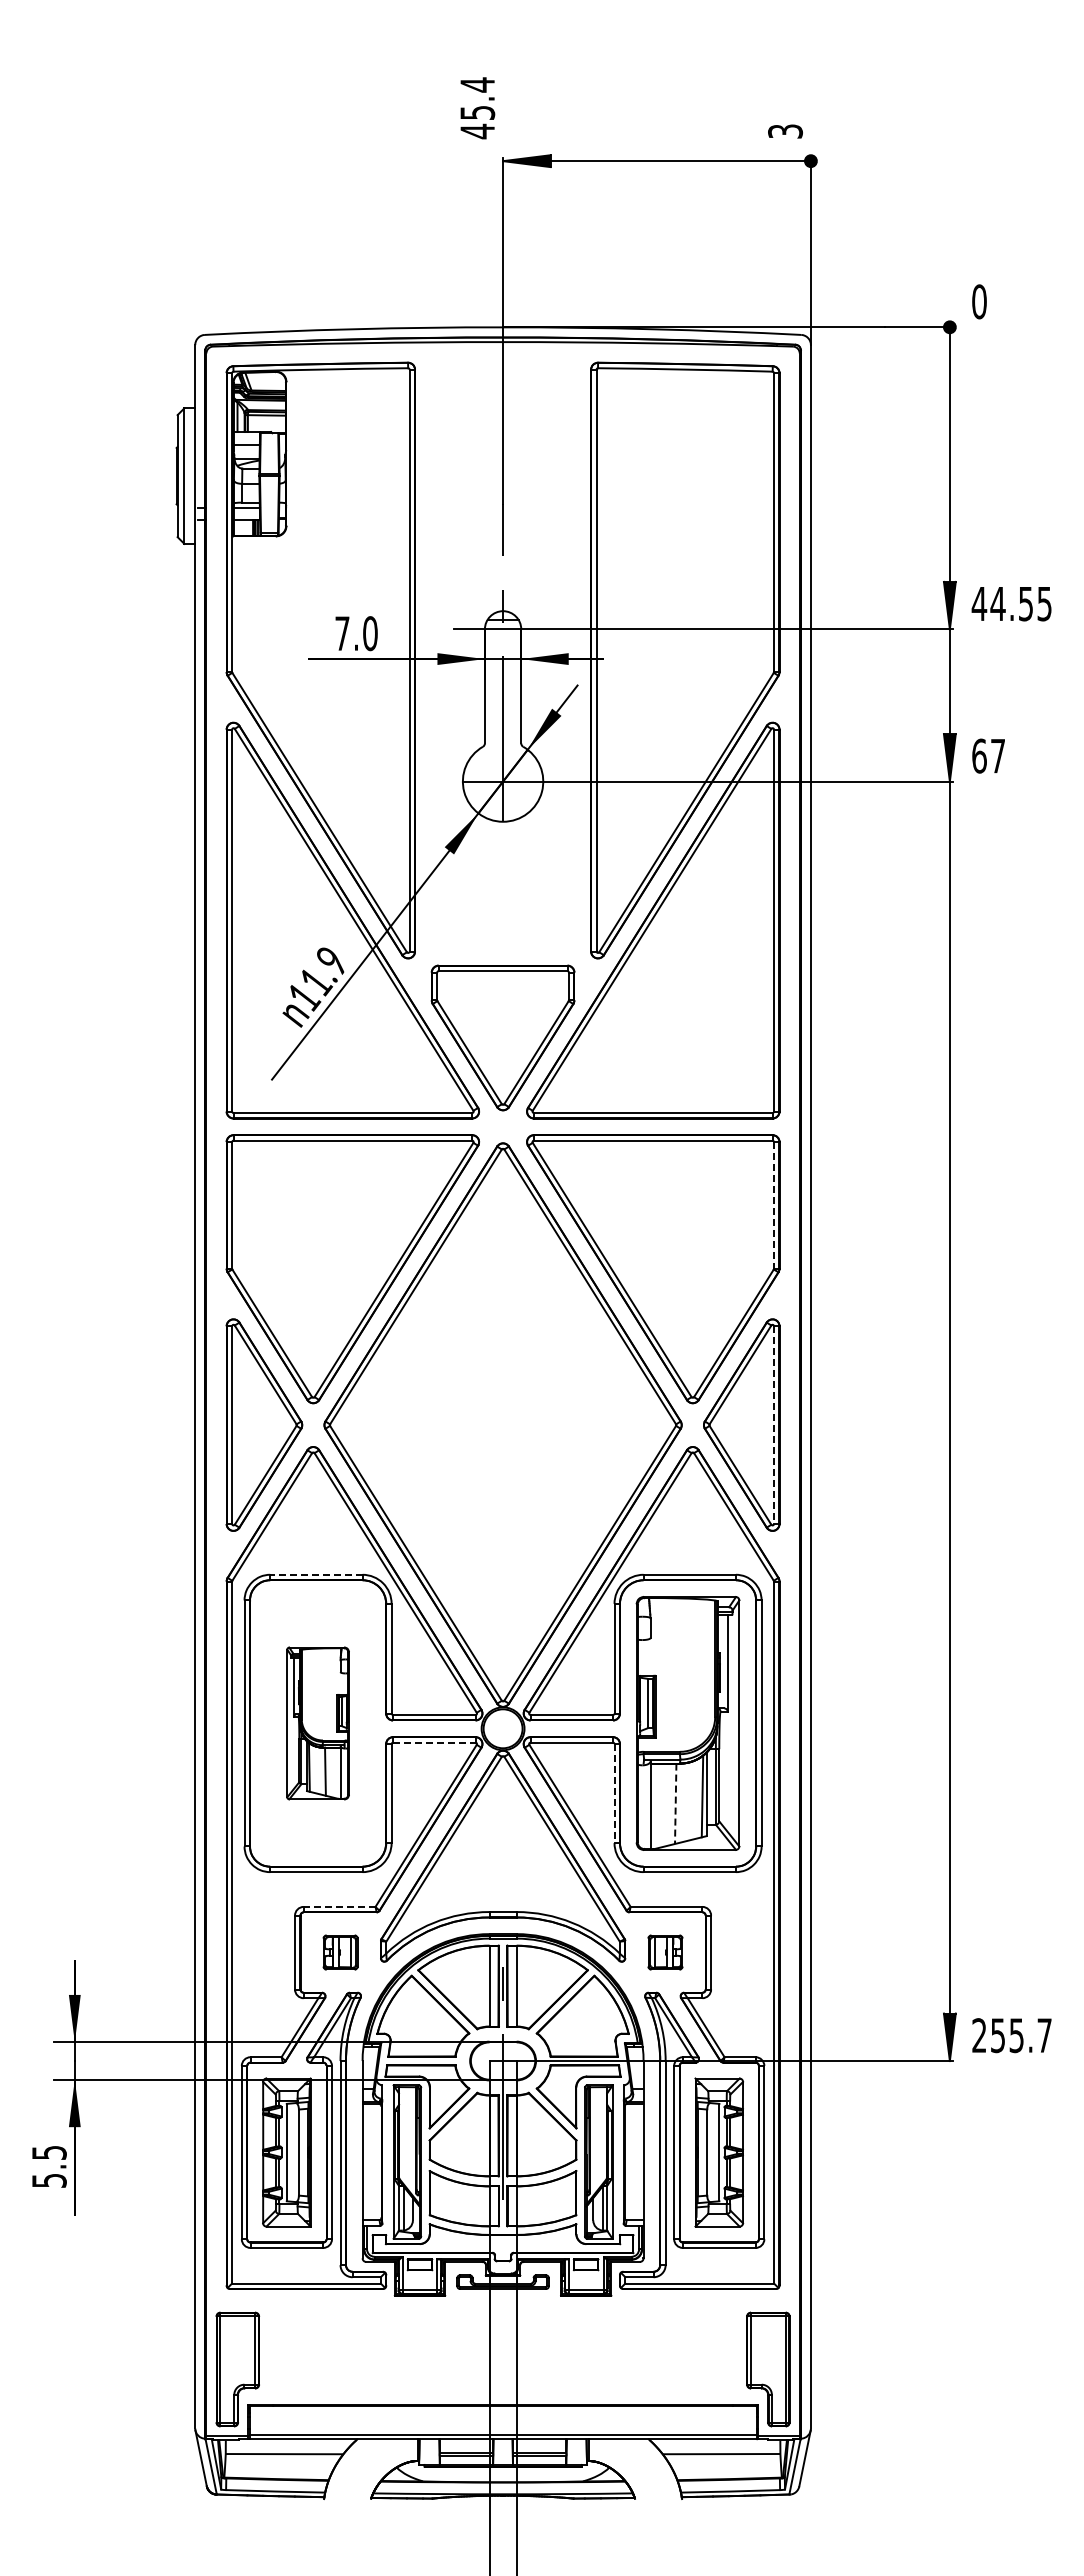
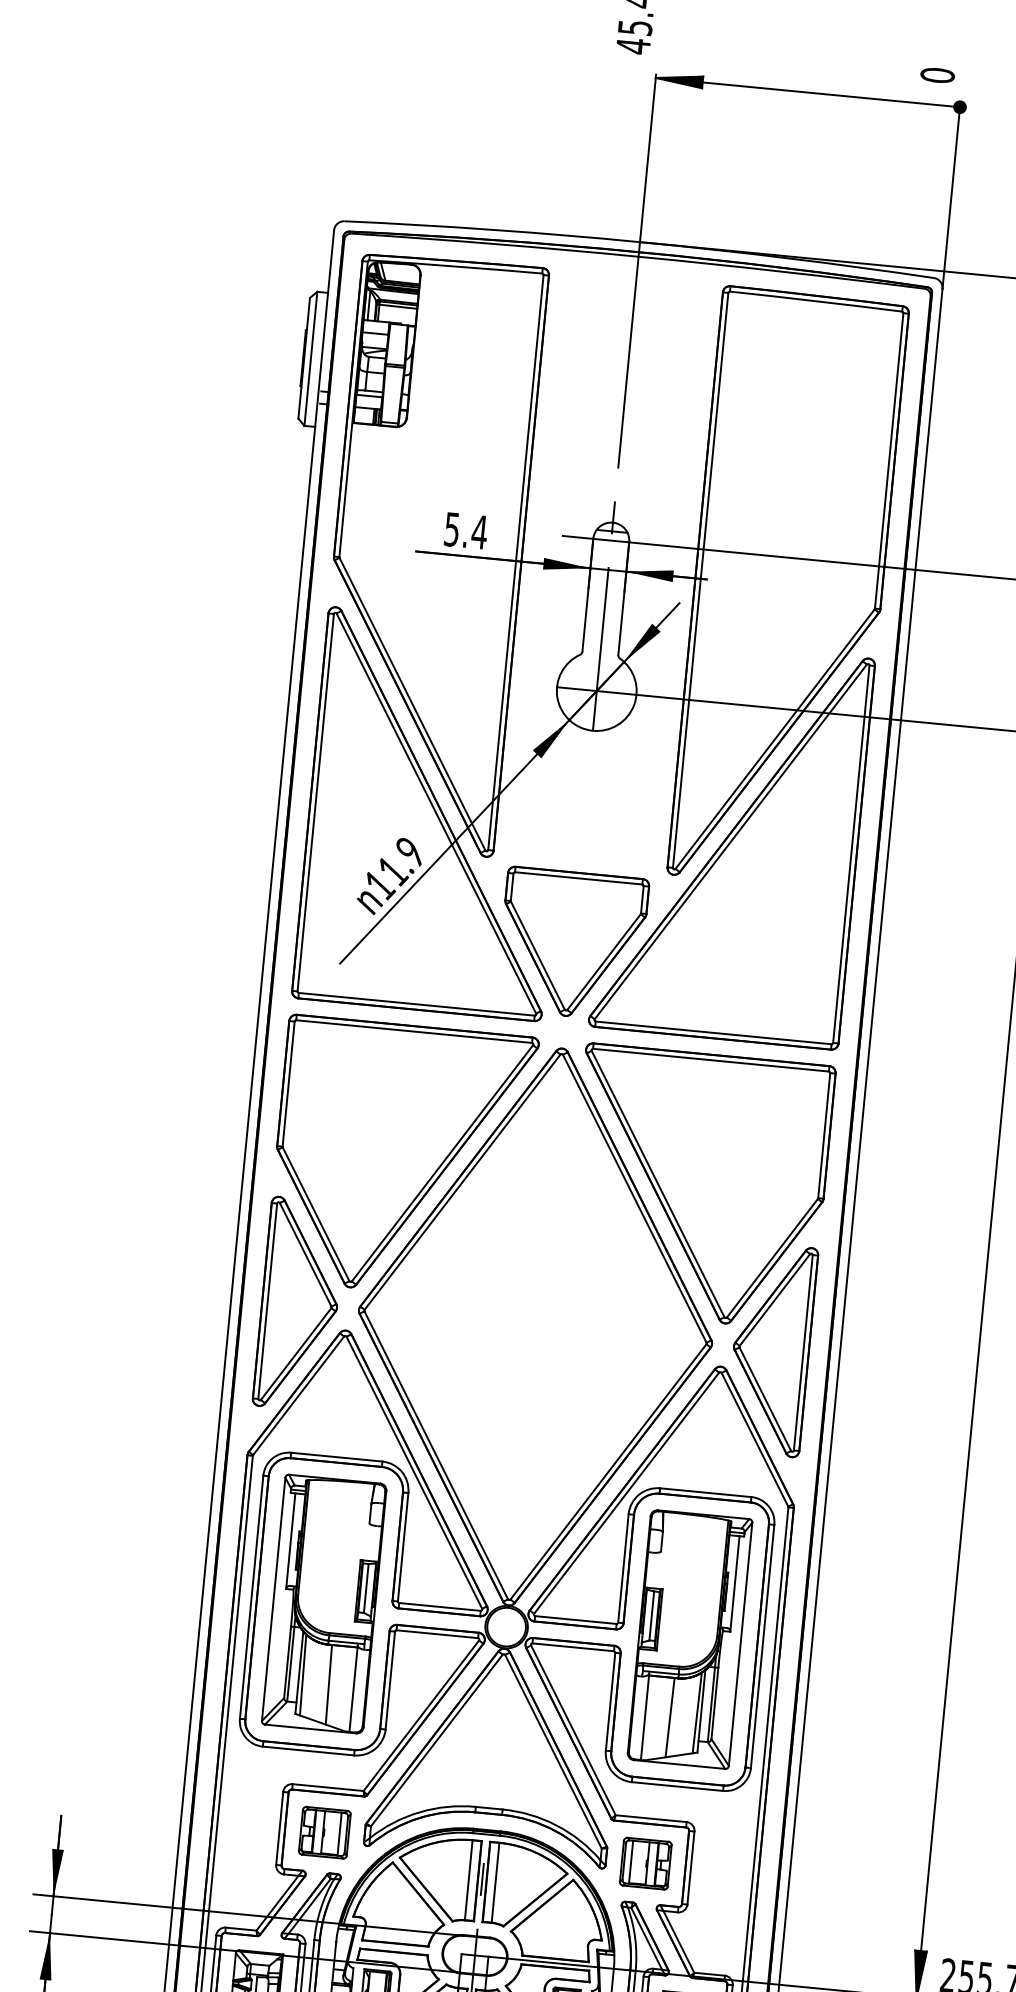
text: (785, 131) -> (937, 75), 3 -> 0
text: (356, 633) -> (465, 530), 7.0 -> 5.4
line: (774, 1205) -> (824, 1135), dashed -> solid
line: (774, 1425) -> (803, 1353), dashed -> solid
line: (315, 1574) -> (335, 1456), dashed -> solid
part: (317, 1723) -> (323, 1604), size x1.67
line: (434, 1742) -> (437, 1634), dashed -> solid
line: (614, 1793) -> (610, 1701), dashed -> solid
line: (675, 1804) -> (669, 1718), dashed -> solid
line: (339, 1906) -> (328, 1787), dashed -> solid
part: (340, 1952) -> (324, 1832), size x1.43
part: (665, 1952) -> (645, 1863), size x1.43

